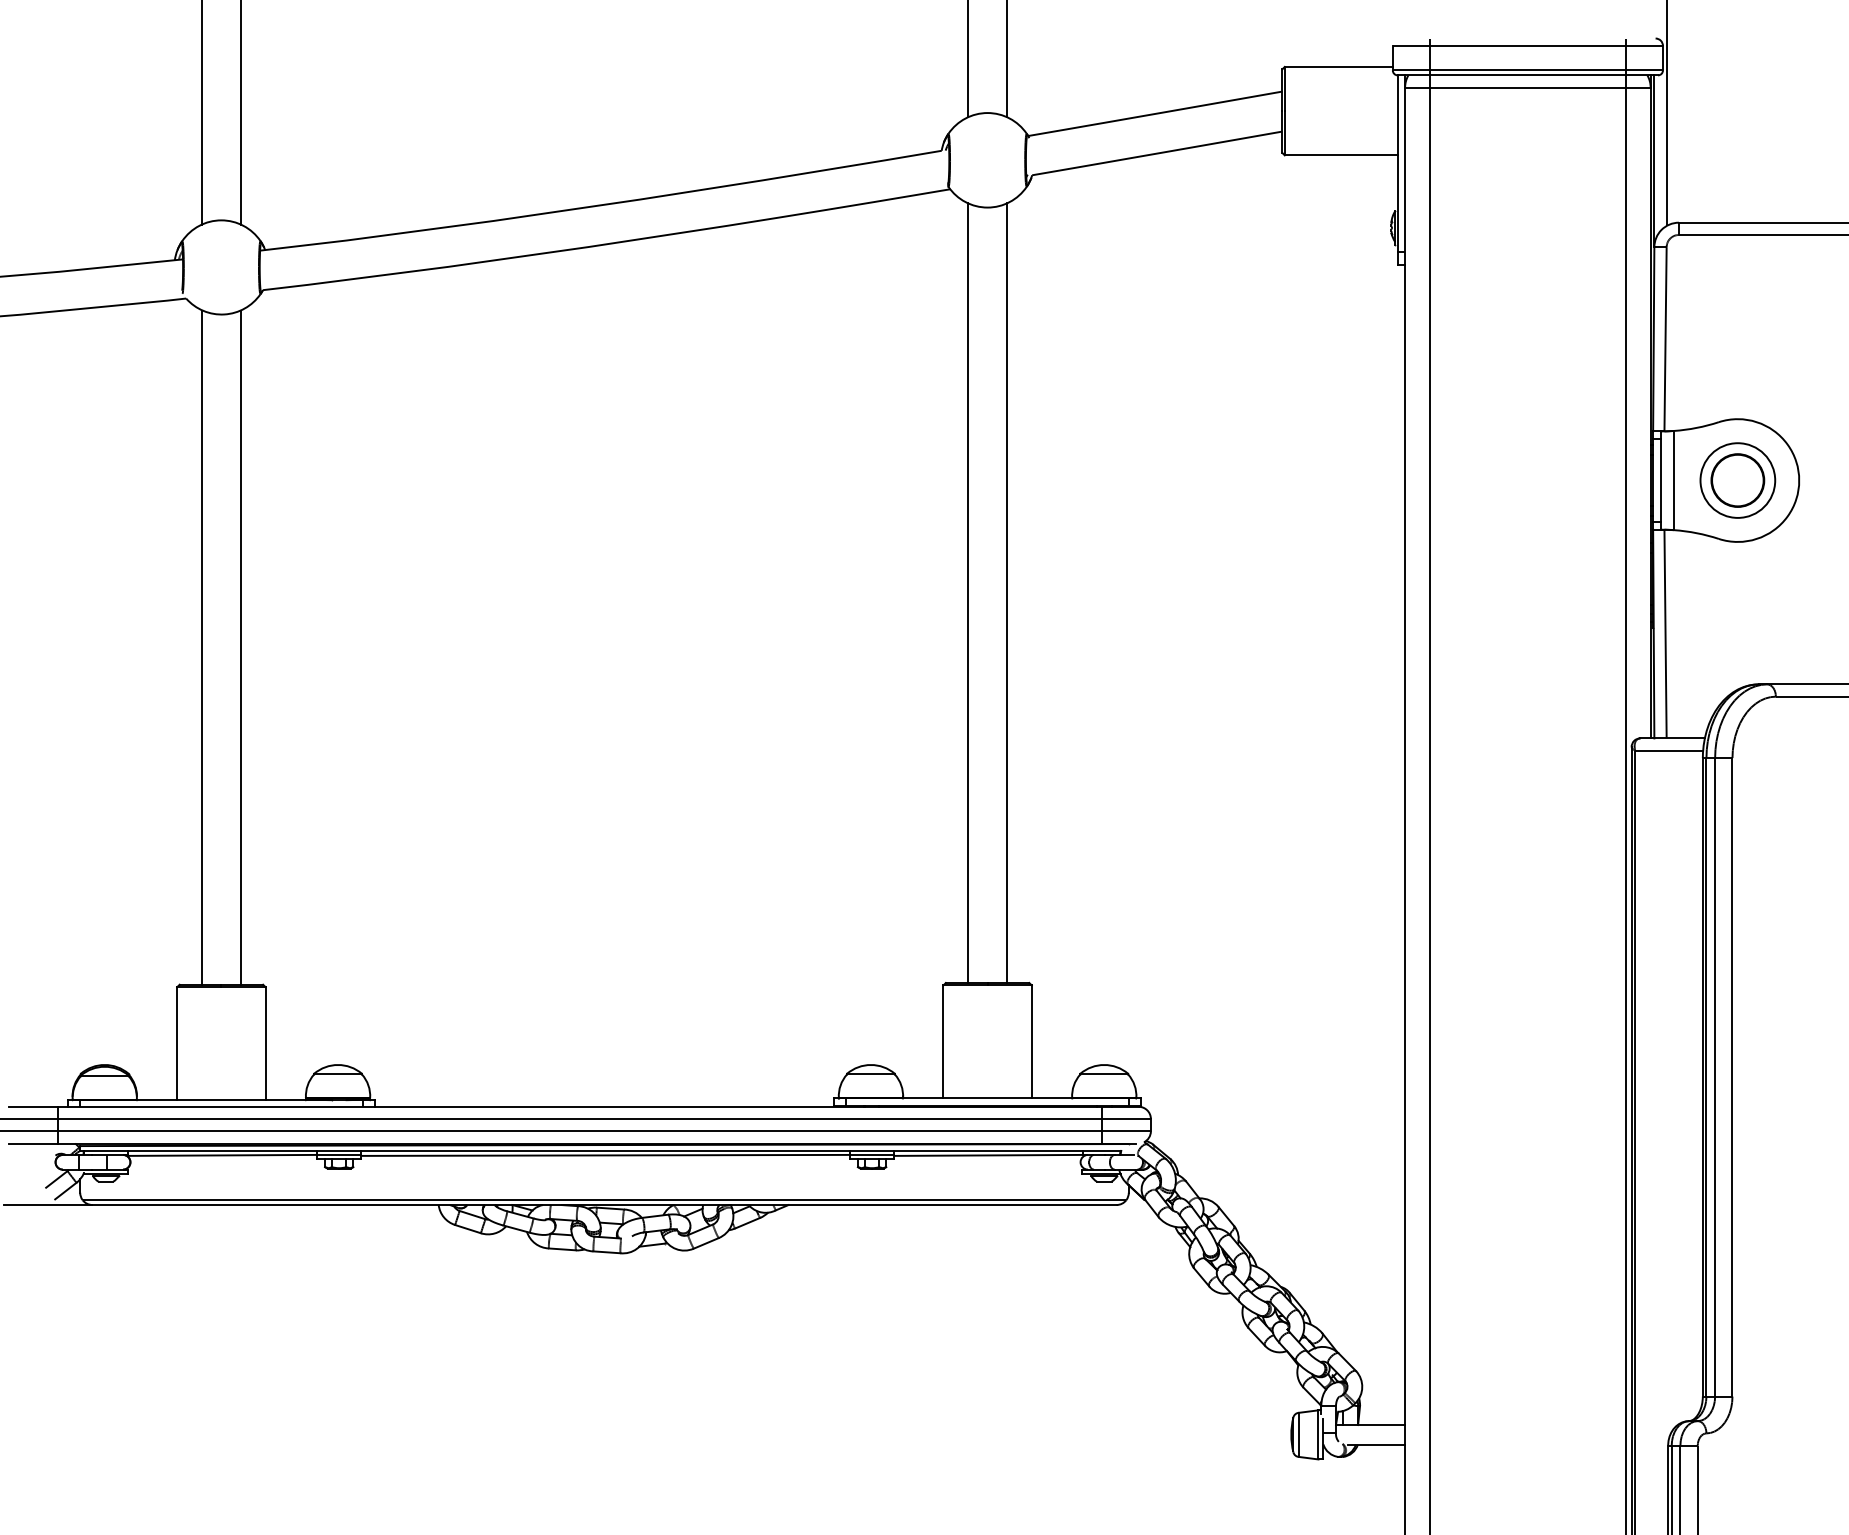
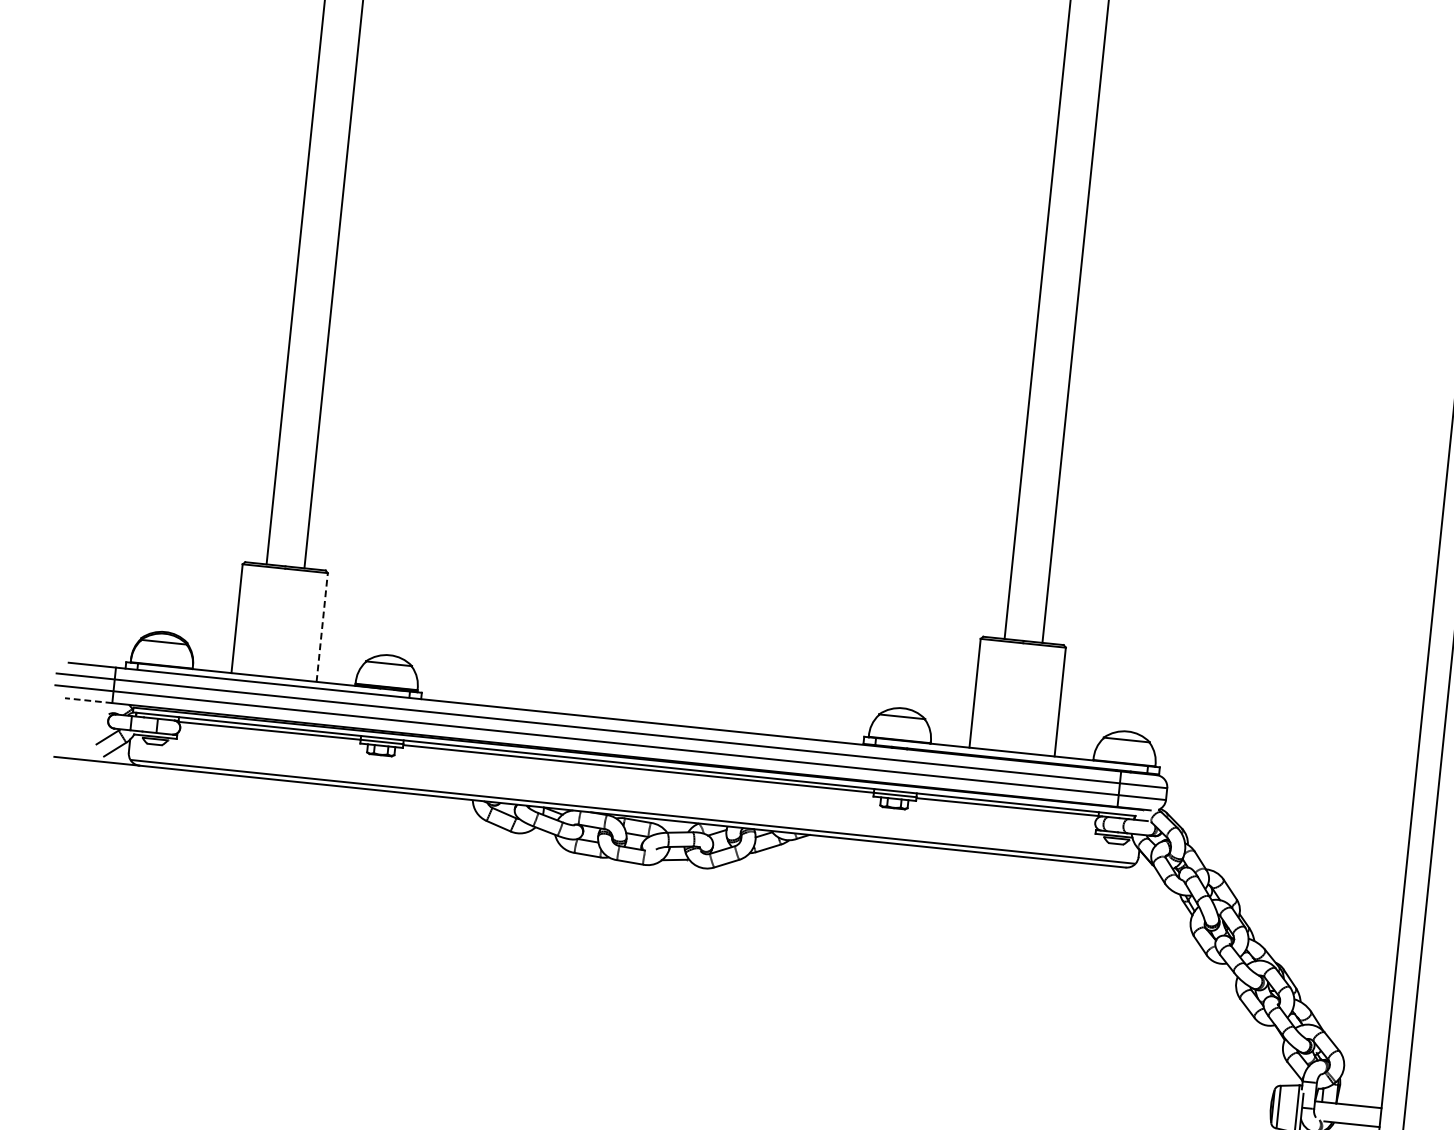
line: (265, 1043) -> (322, 627), solid -> dashed
line: (33, 1143) -> (88, 700), solid -> dashed

